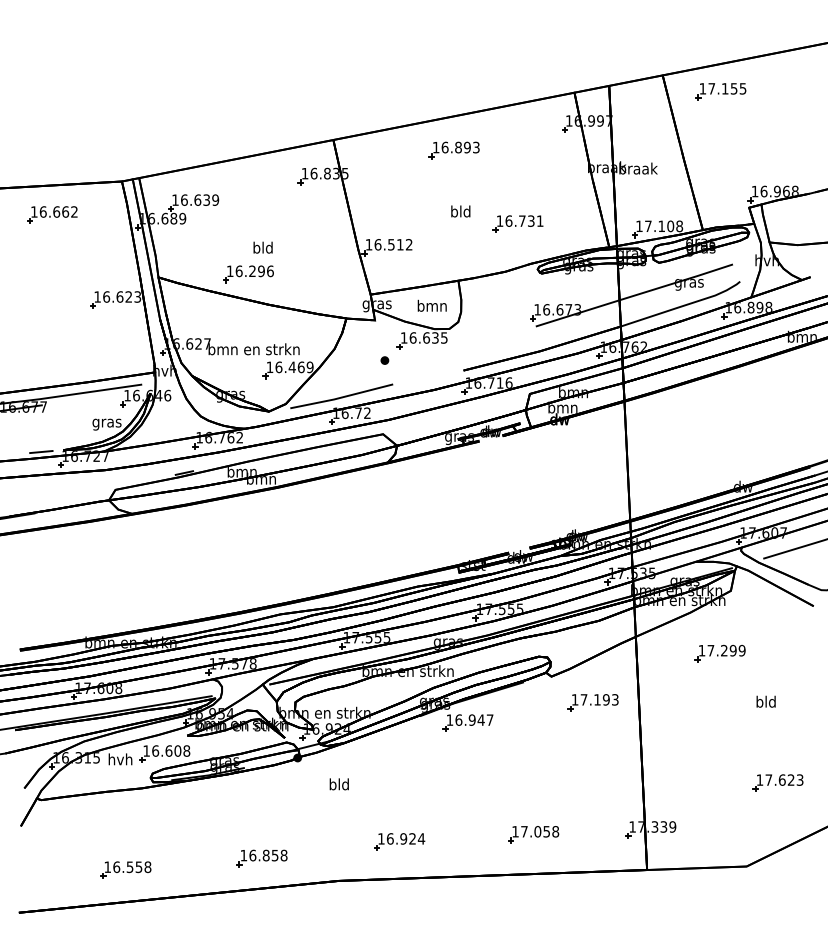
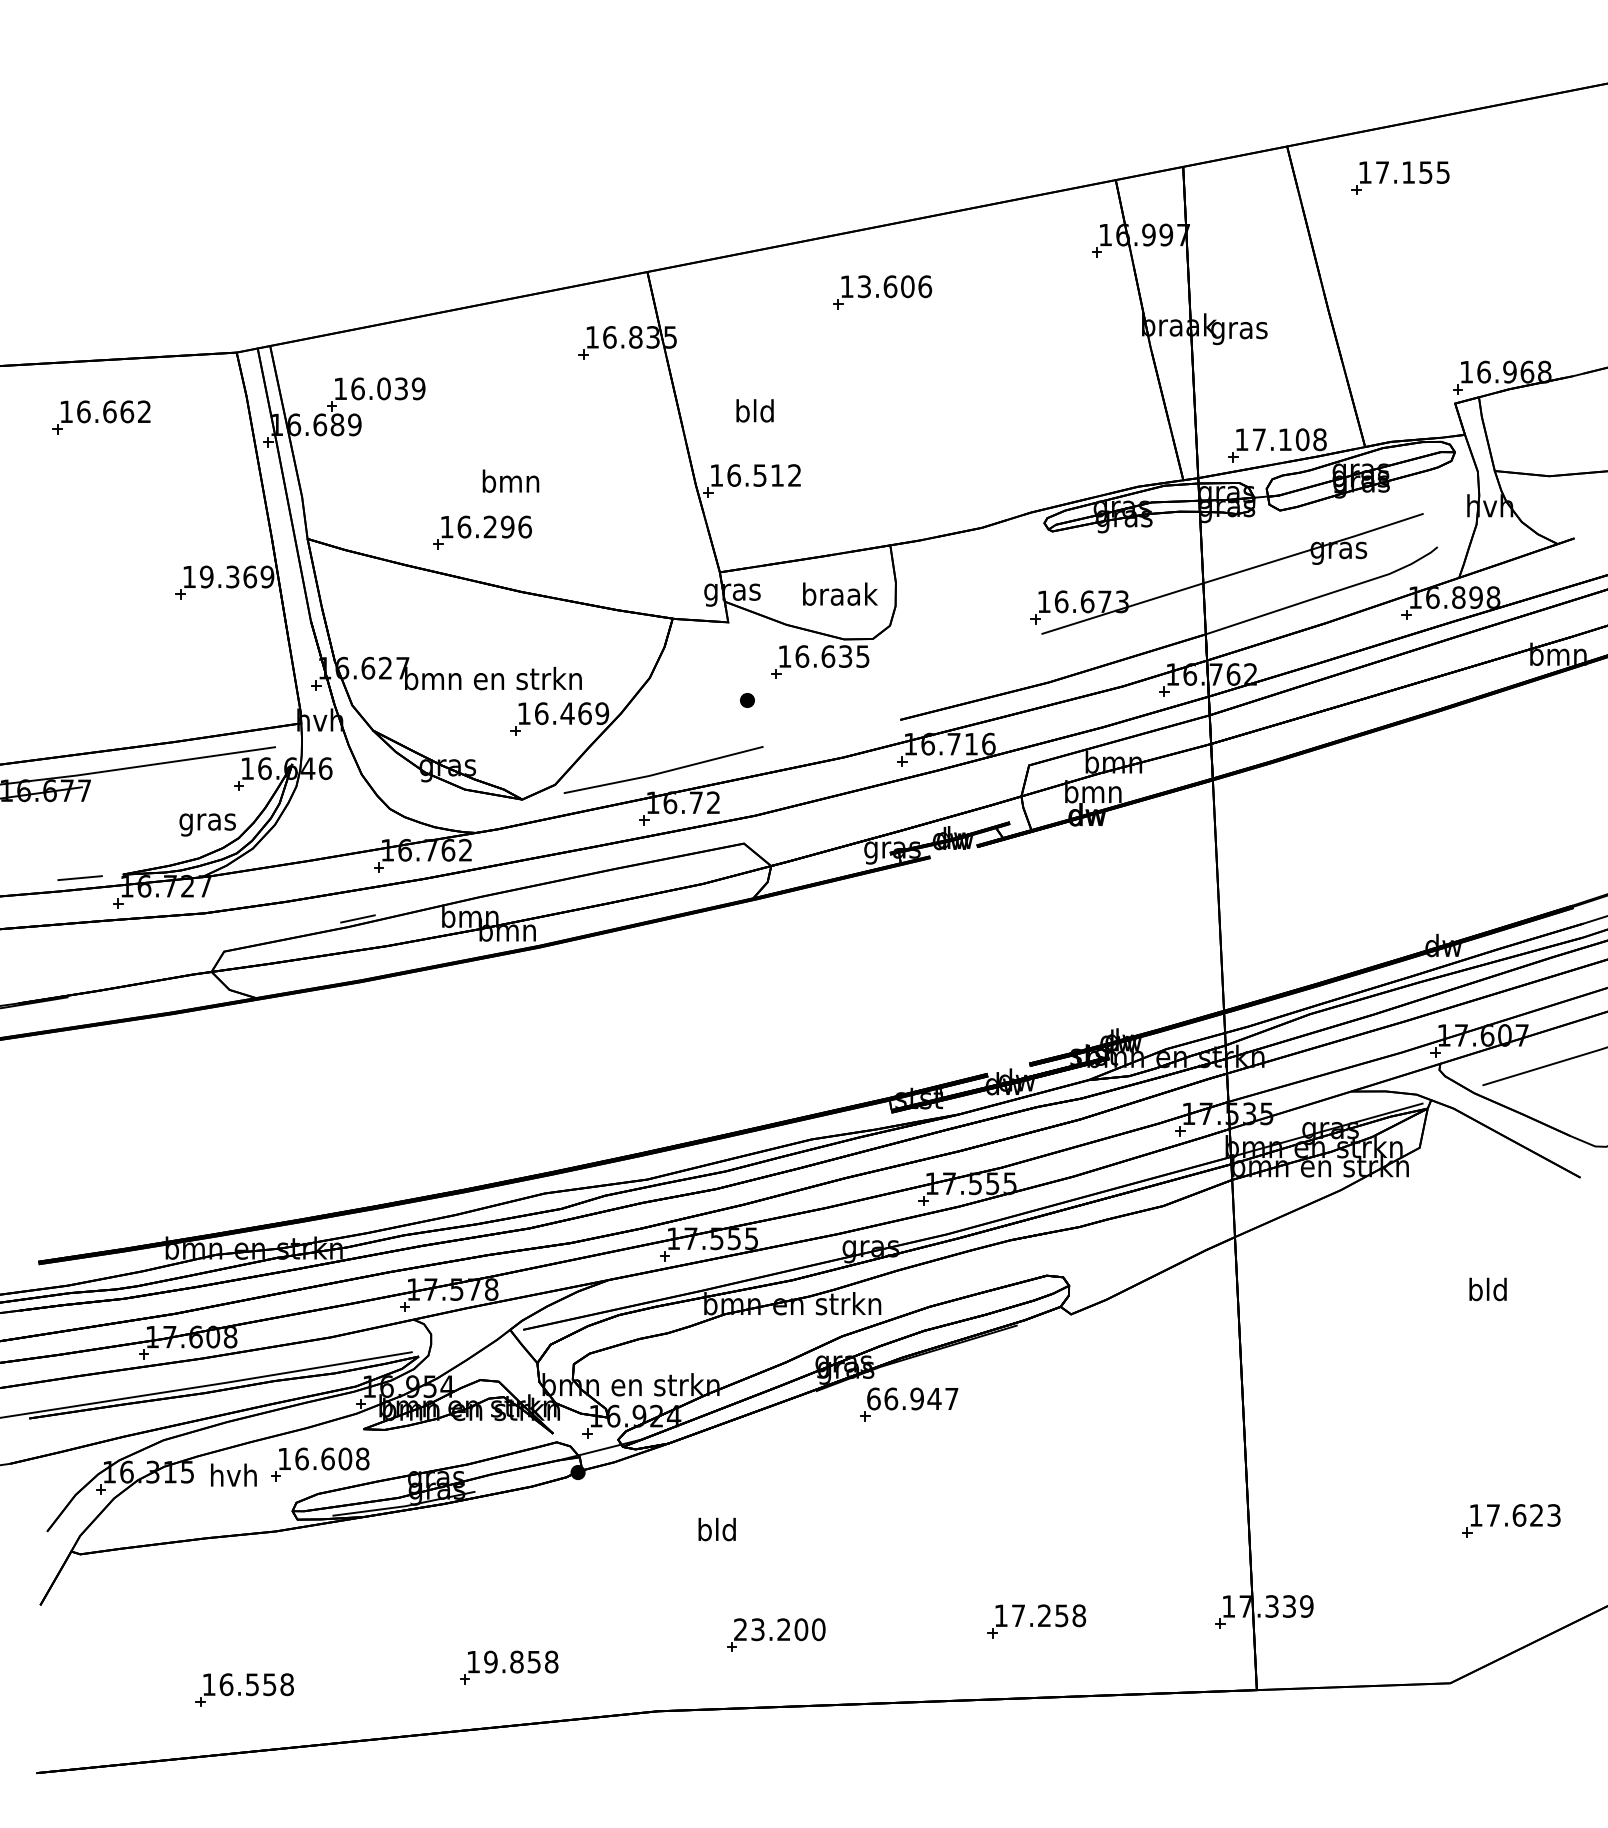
text: (460, 147) -> (894, 286), 16.893 -> 13.606
text: (638, 169) -> (1240, 329), braak -> gras
text: (197, 199) -> (383, 387), 16.639 -> 16.039
text: (460, 211) -> (754, 410), moved
part: (517, 223) -> (1005, 434), removed
text: (262, 247) -> (509, 480), bld -> bmn
text: (122, 296) -> (237, 575), 16.623 -> 19.369
text: (432, 305) -> (839, 593), bmn -> braak
part: (719, 653) -> (1397, 1269), removed
text: (765, 701) -> (1486, 1288), moved
part: (592, 702) -> (1150, 1364), removed
text: (449, 719) -> (872, 1397), 16.947 -> 66.947
text: (338, 784) -> (715, 1529), moved
text: (537, 831) -> (1043, 1615), 17.058 -> 17.258
text: (401, 838) -> (779, 1628), 16.924 -> 23.200
text: (252, 855) -> (490, 1661), 16.858 -> 19.858

